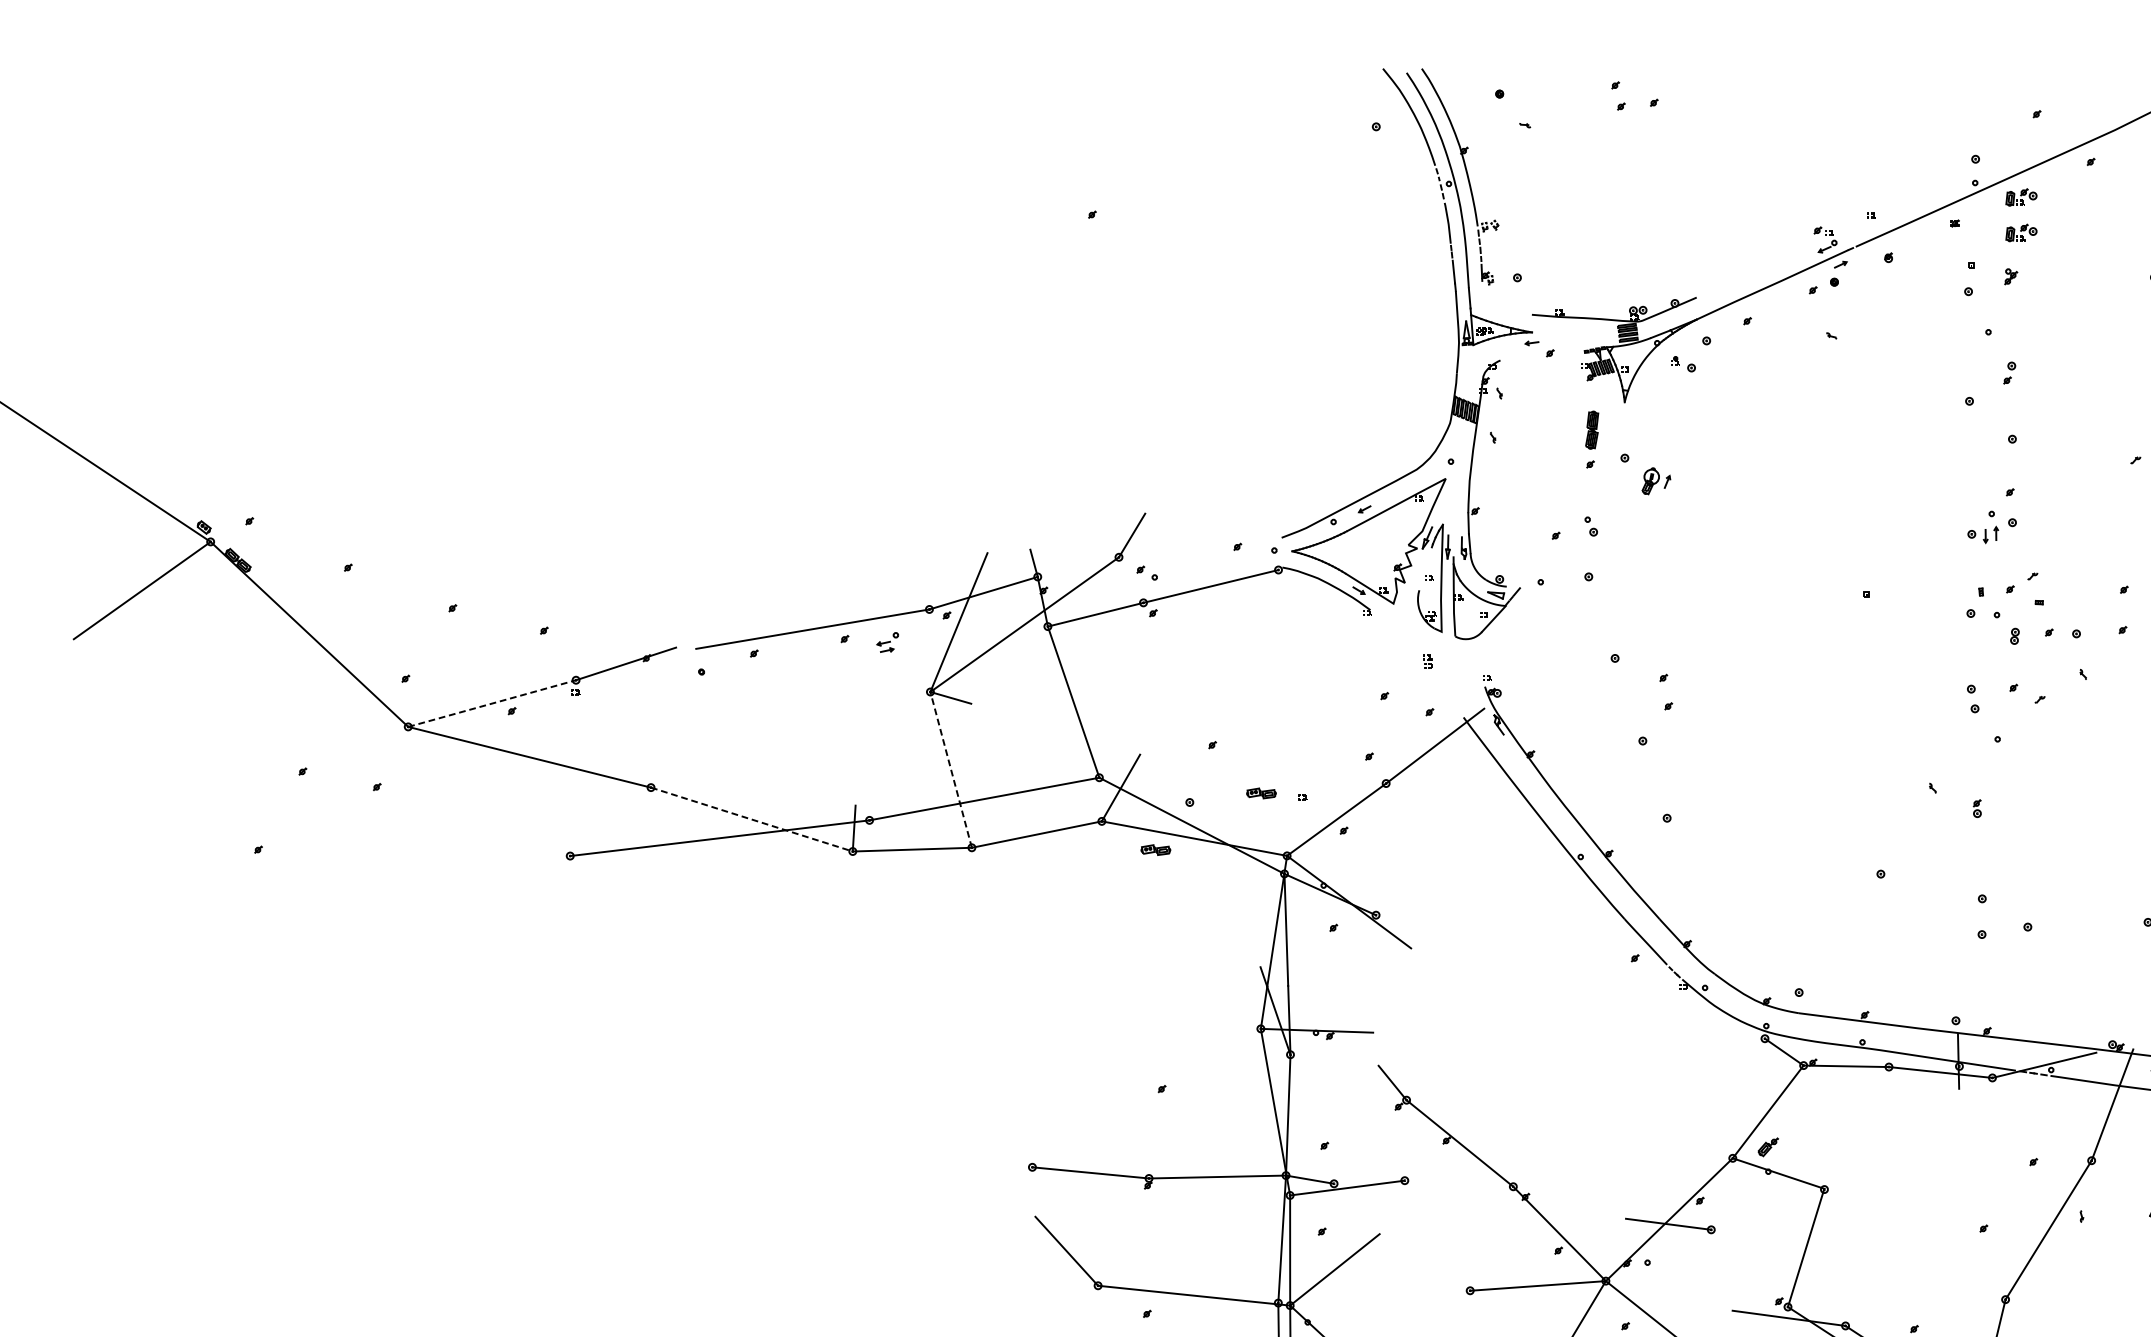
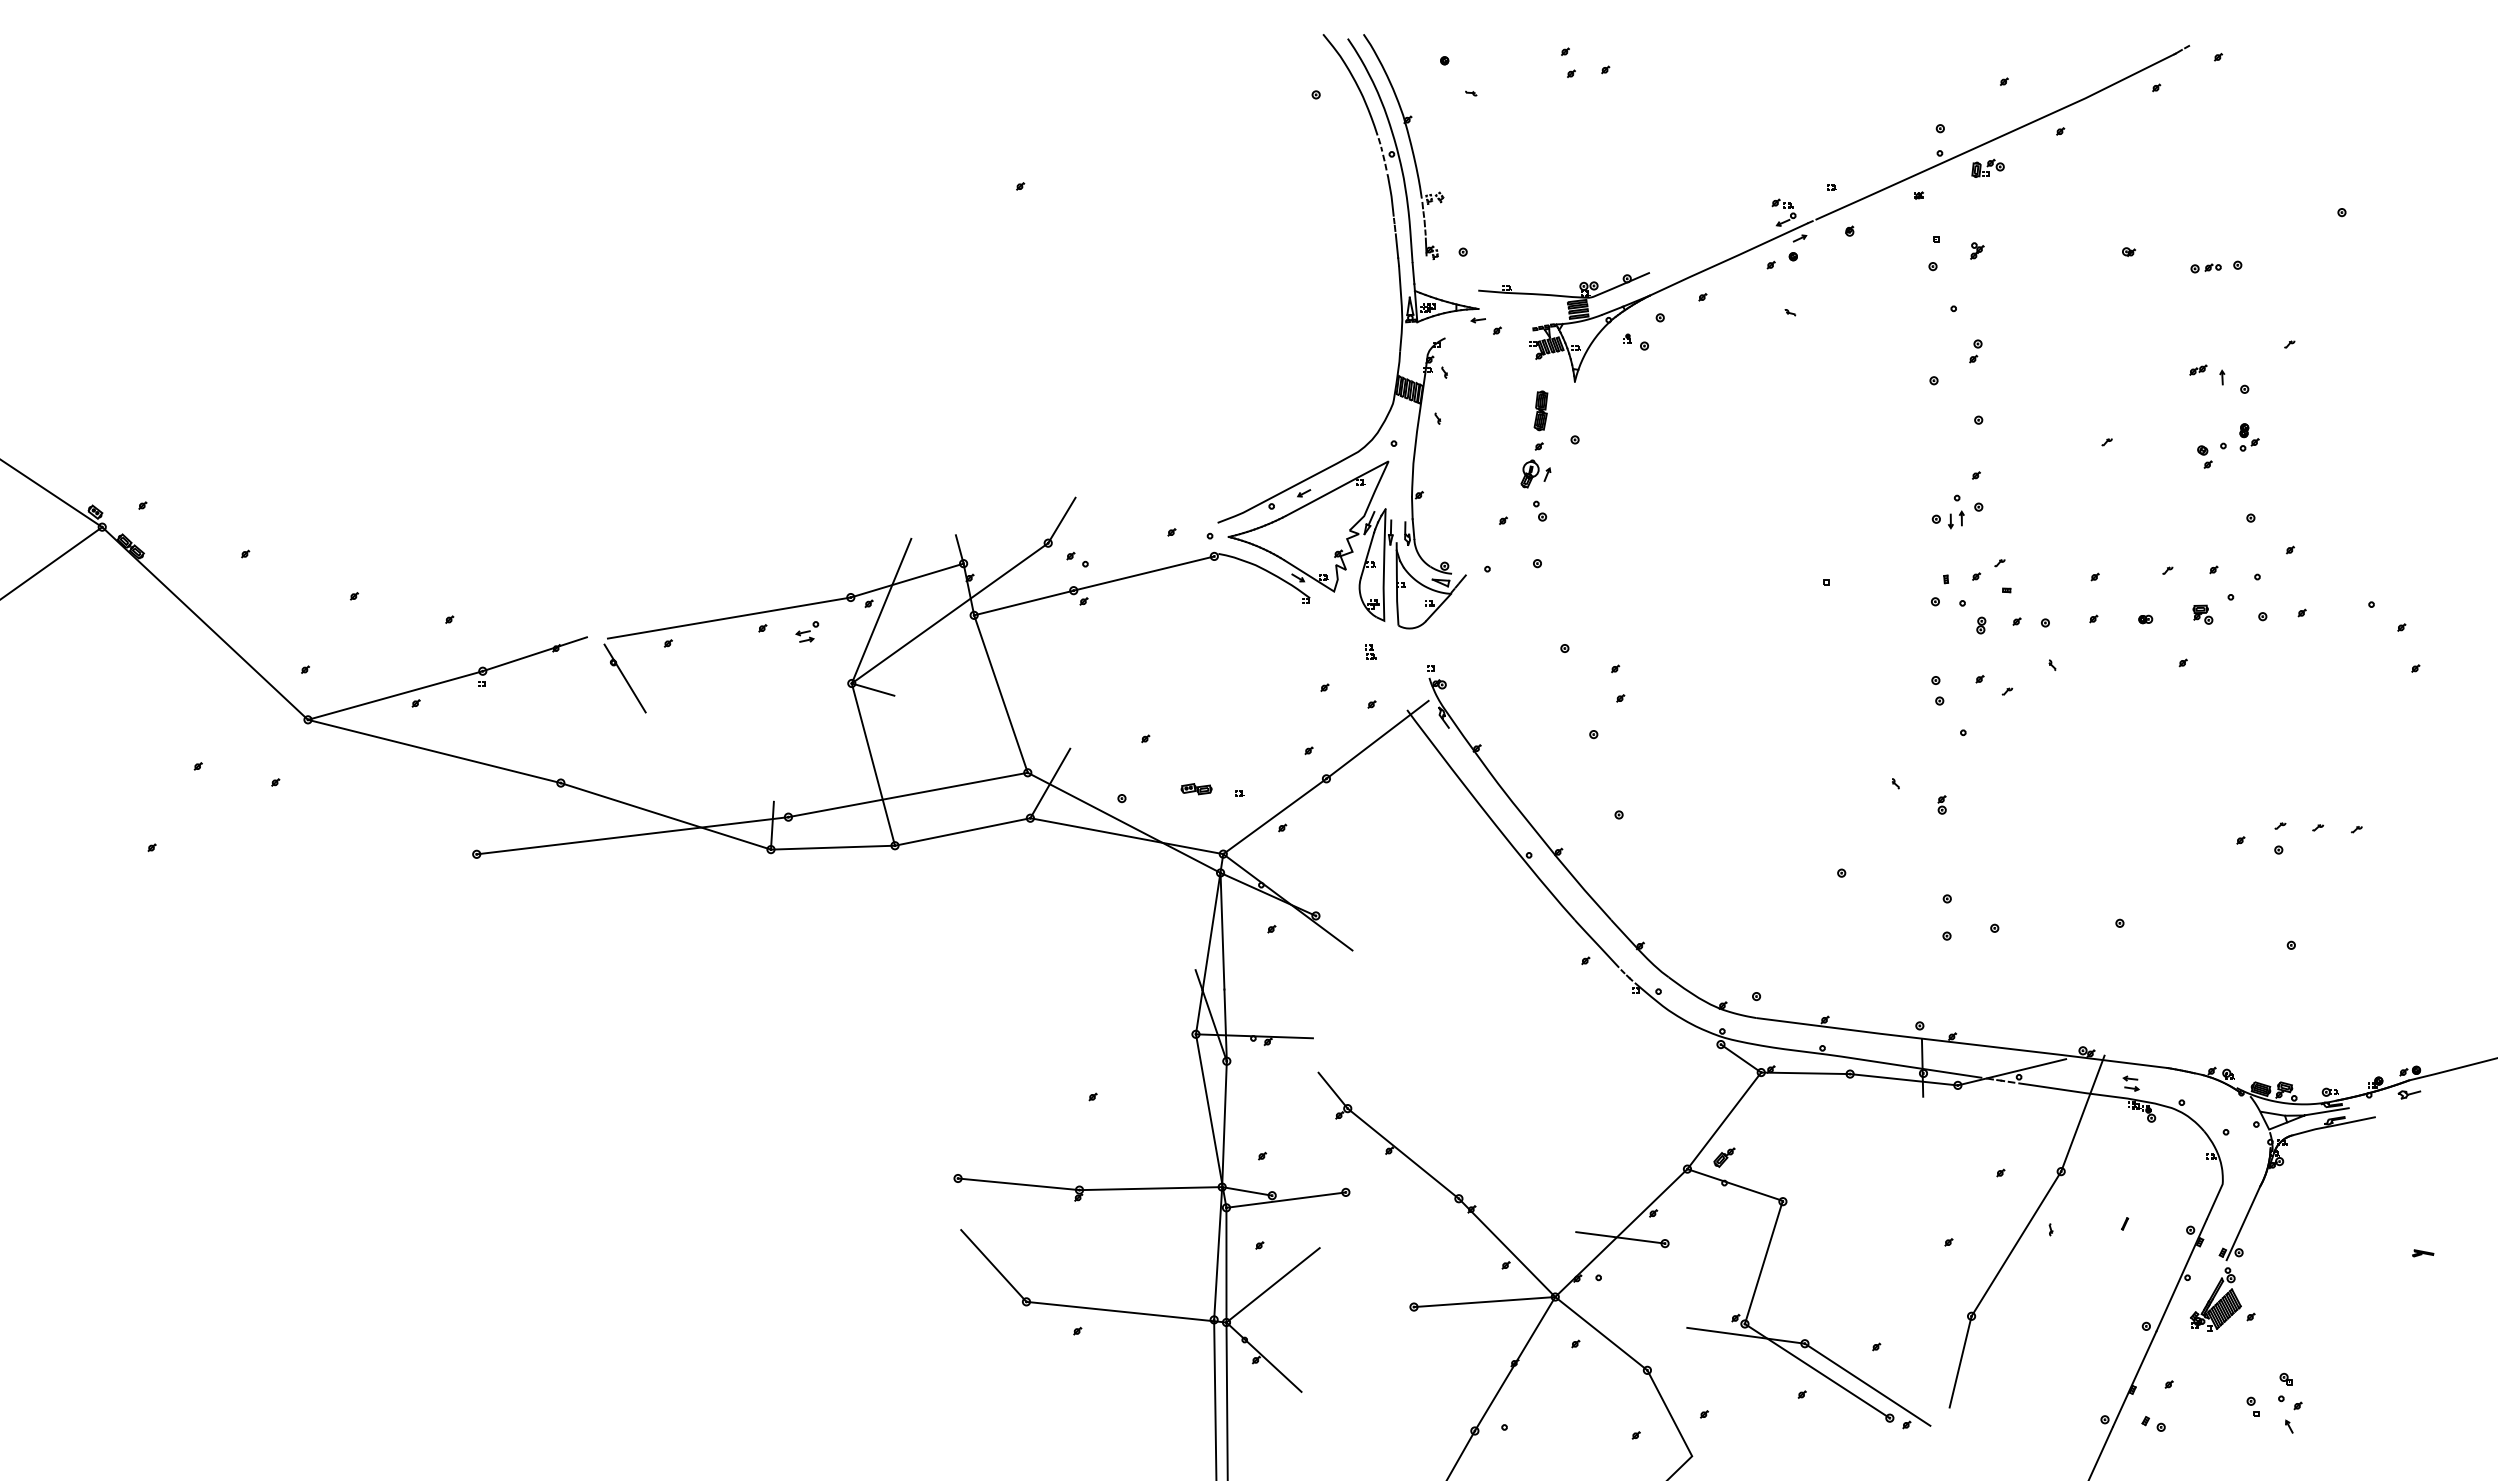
part: (2020, 232) -> (1987, 204), removed
part: (1656, 480) -> (1535, 473), moved
line: (1425, 568) -> (1367, 554), added
line: (712, 687) -> (624, 678), added
line: (492, 703) -> (395, 695), dashed -> solid
line: (951, 769) -> (873, 764), dashed -> solid
line: (752, 819) -> (666, 816), dashed -> solid
part: (1155, 850) -> (1086, 848), removed

